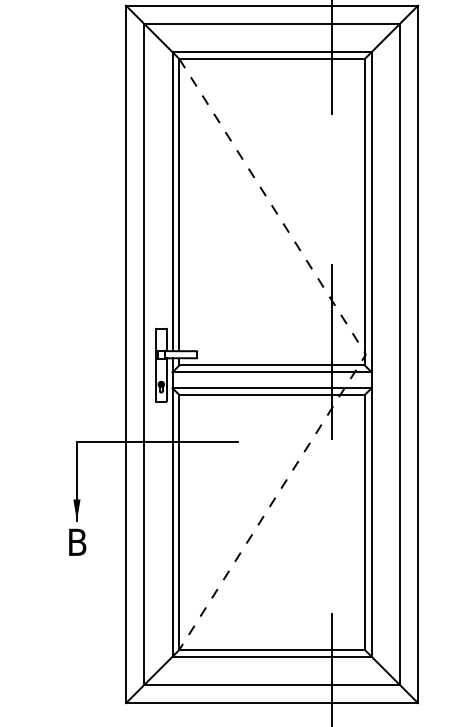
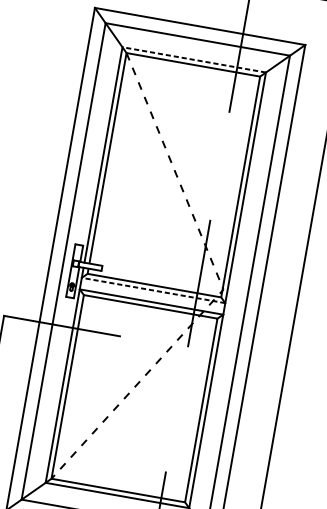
line: (272, 52) -> (194, 60), solid -> dashed
line: (272, 372) -> (153, 290), solid -> dashed

